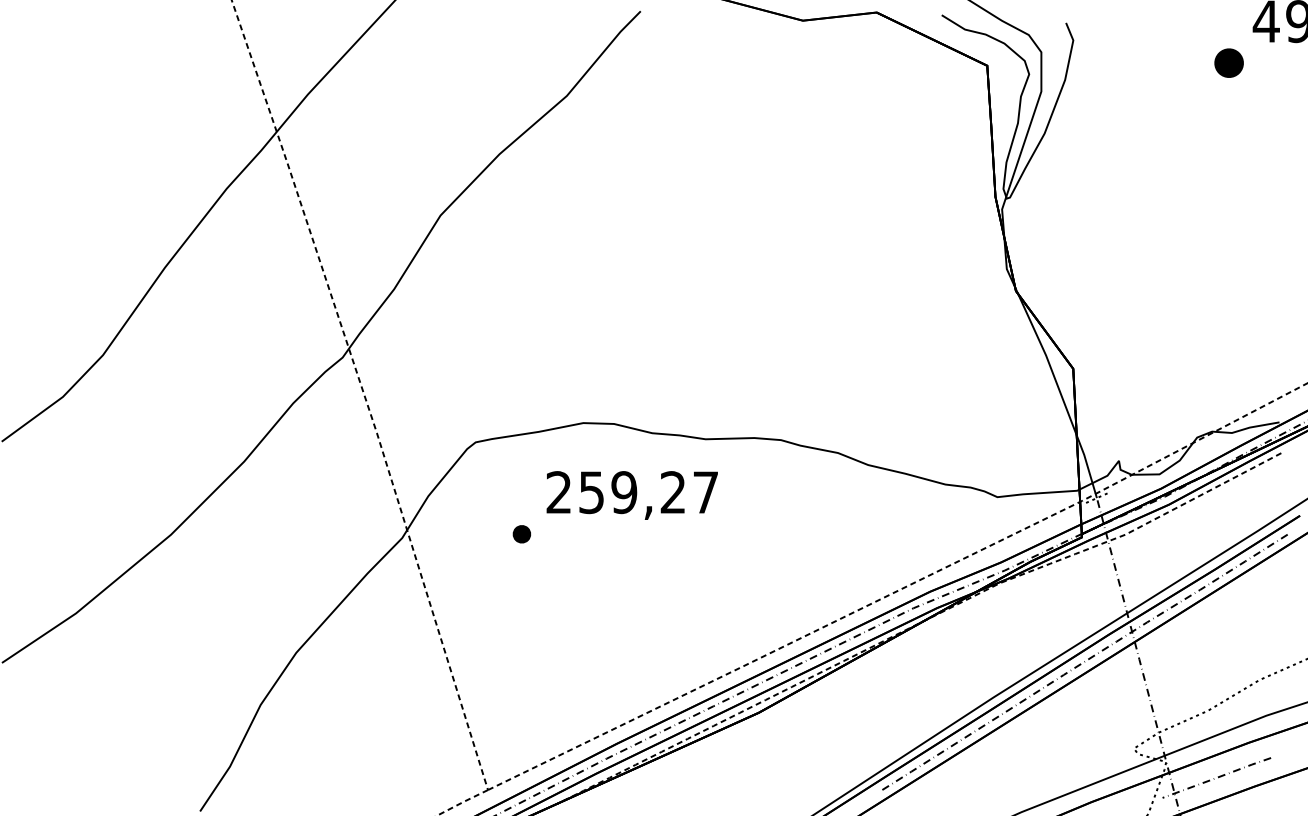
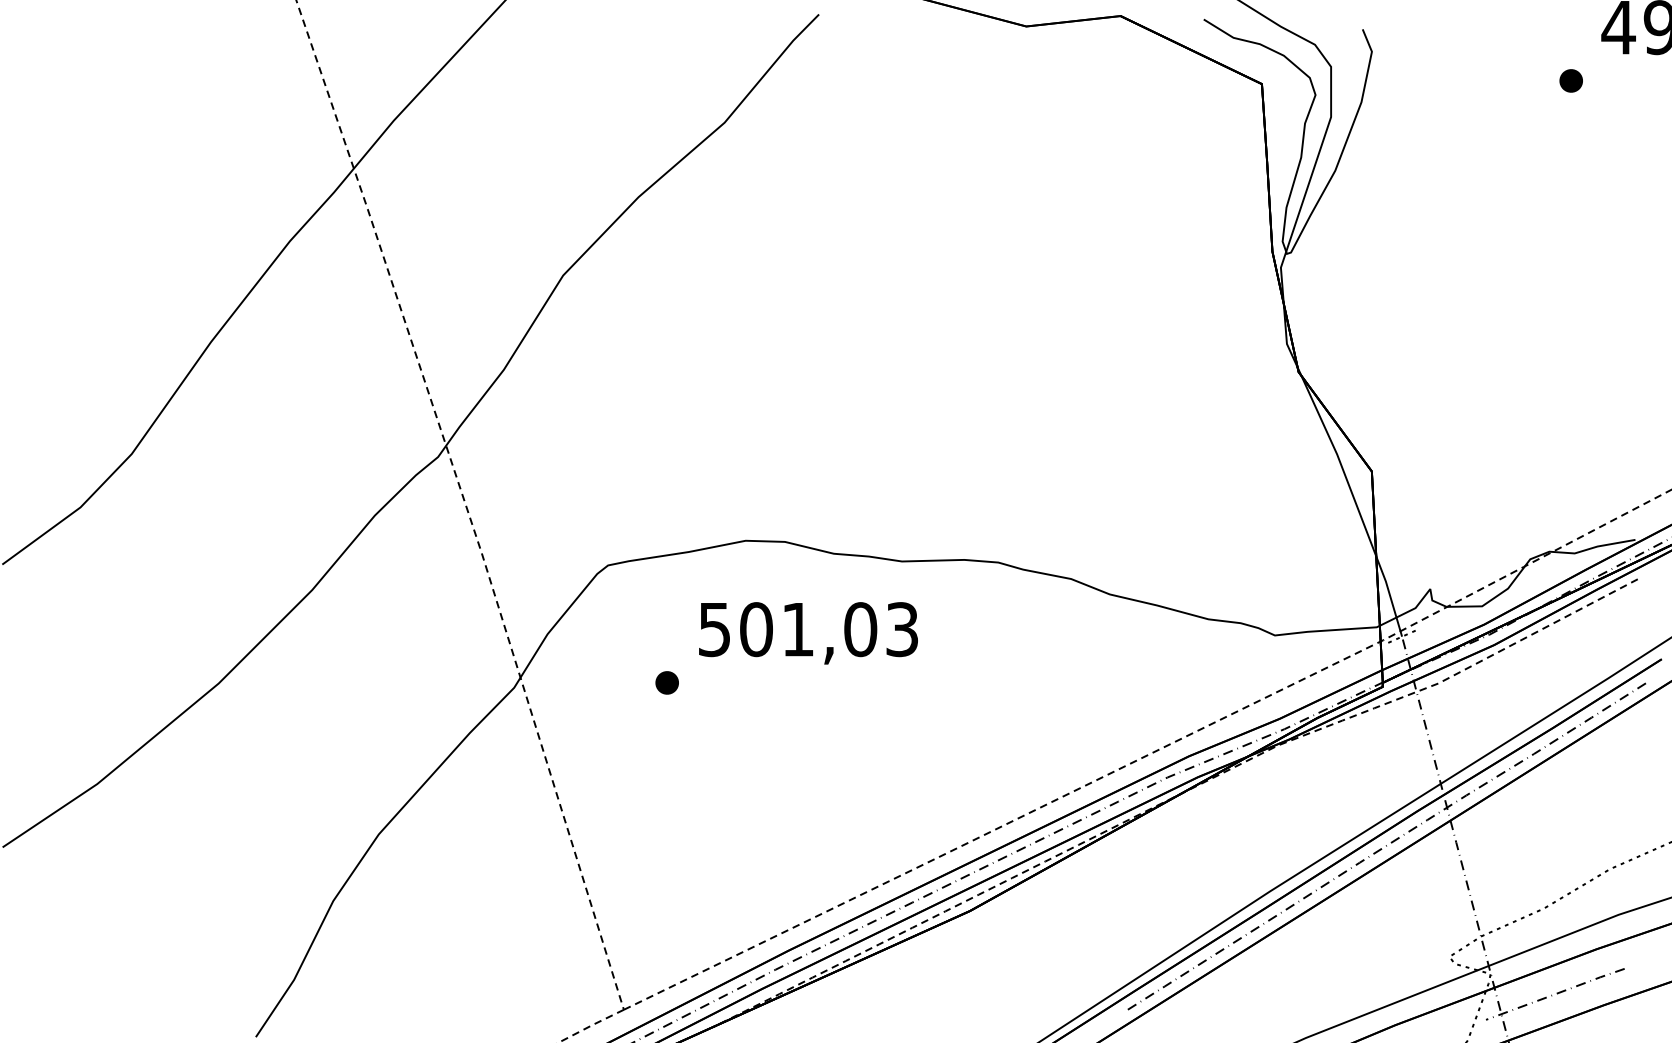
part: (1229, 63) -> (1571, 81), size x0.62
text: (632, 492) -> (808, 629), 259,27 -> 501,03

